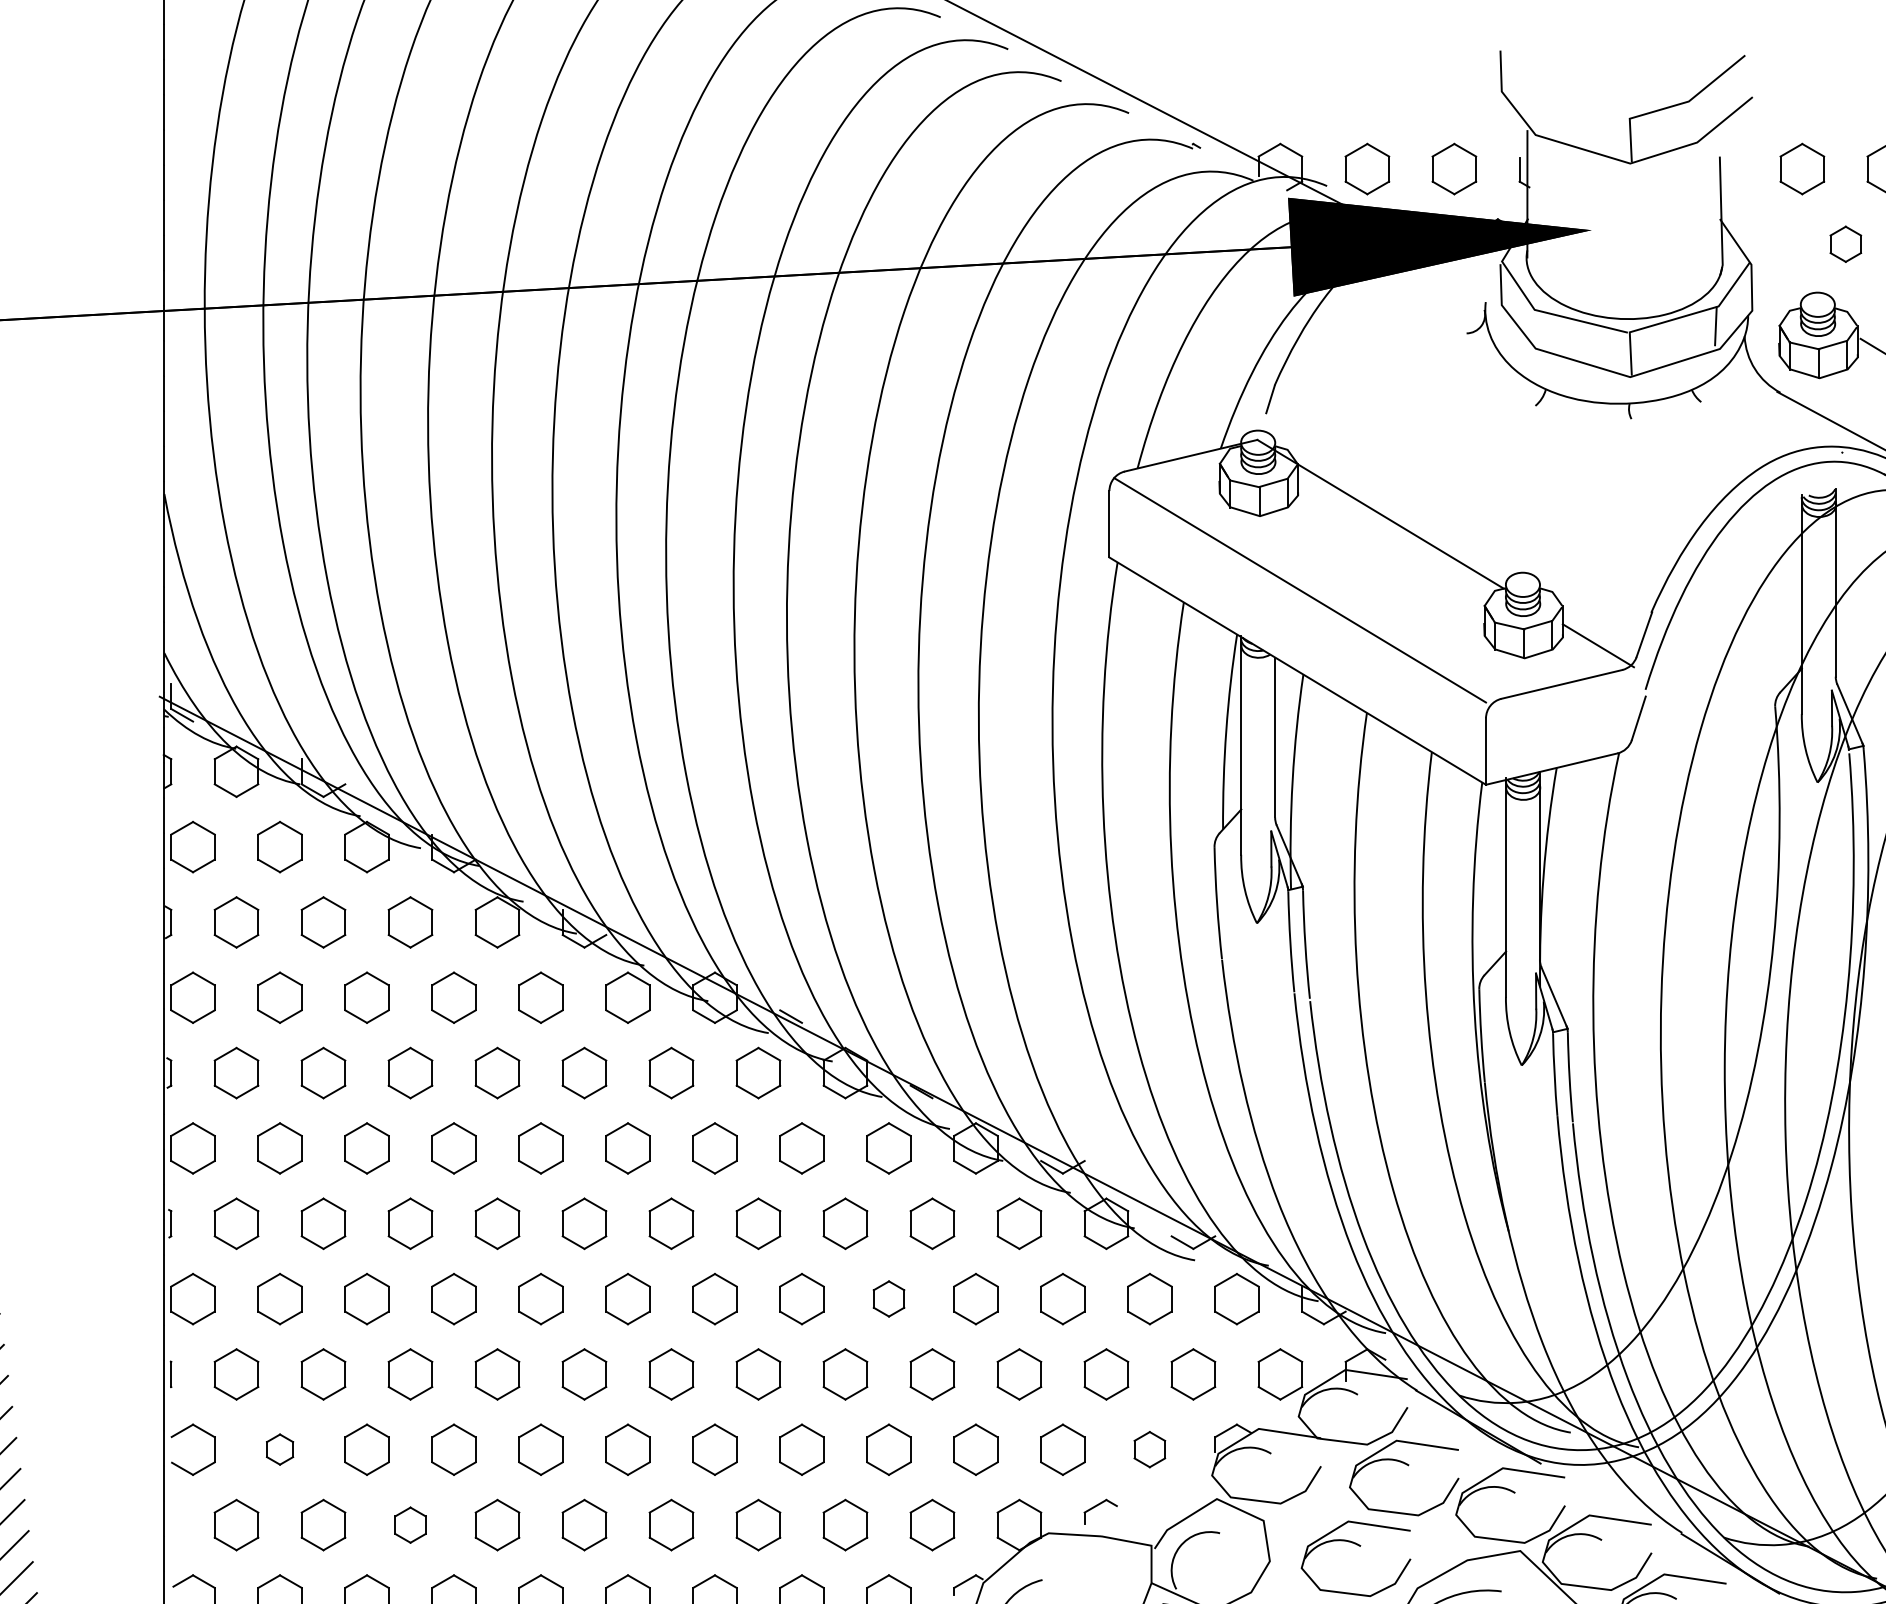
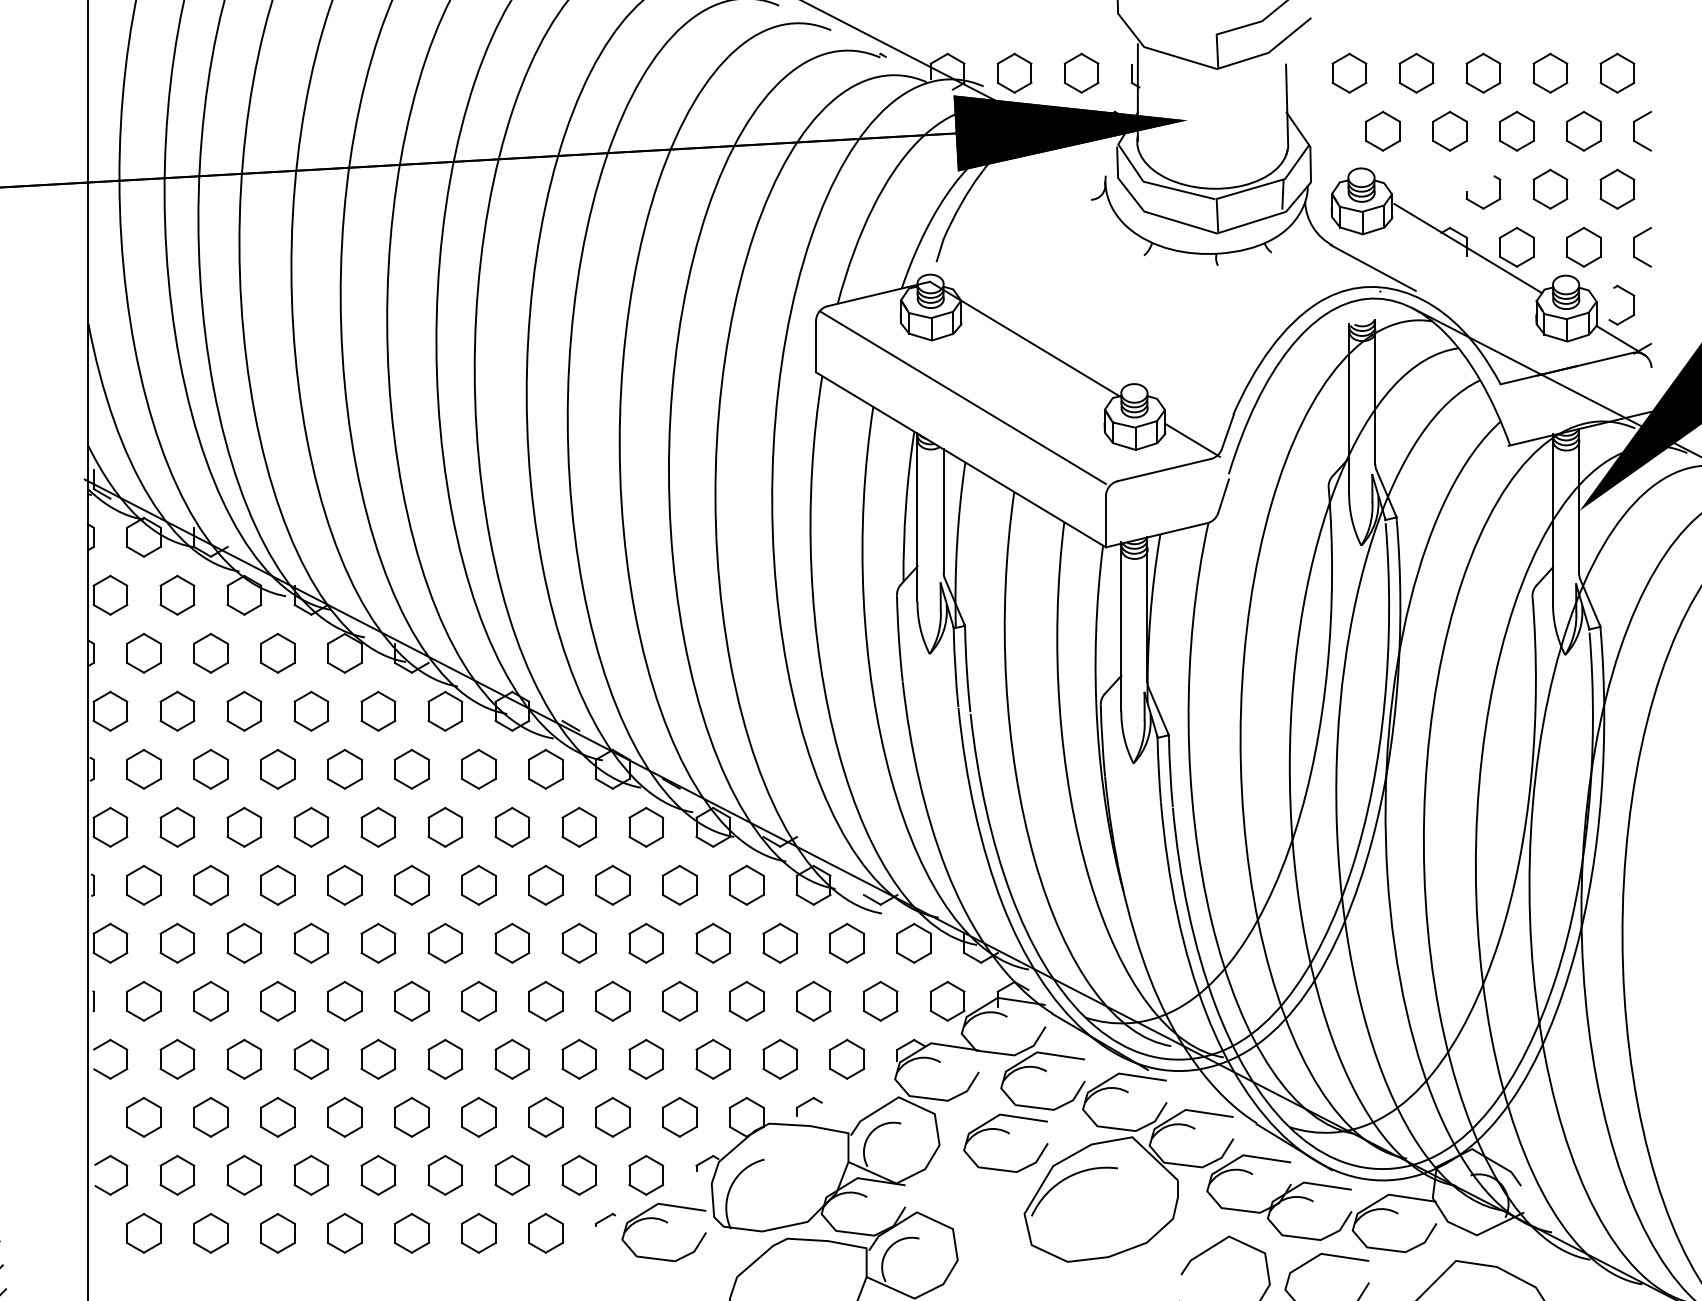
part: (1845, 243) -> (1382, 130), size x1.43
part: (889, 1298) -> (646, 942), size x1.43
part: (280, 1448) -> (177, 1058), size x1.67
part: (1148, 1448) -> (846, 1058), size x1.43
part: (409, 1525) -> (277, 1117), size x1.43

